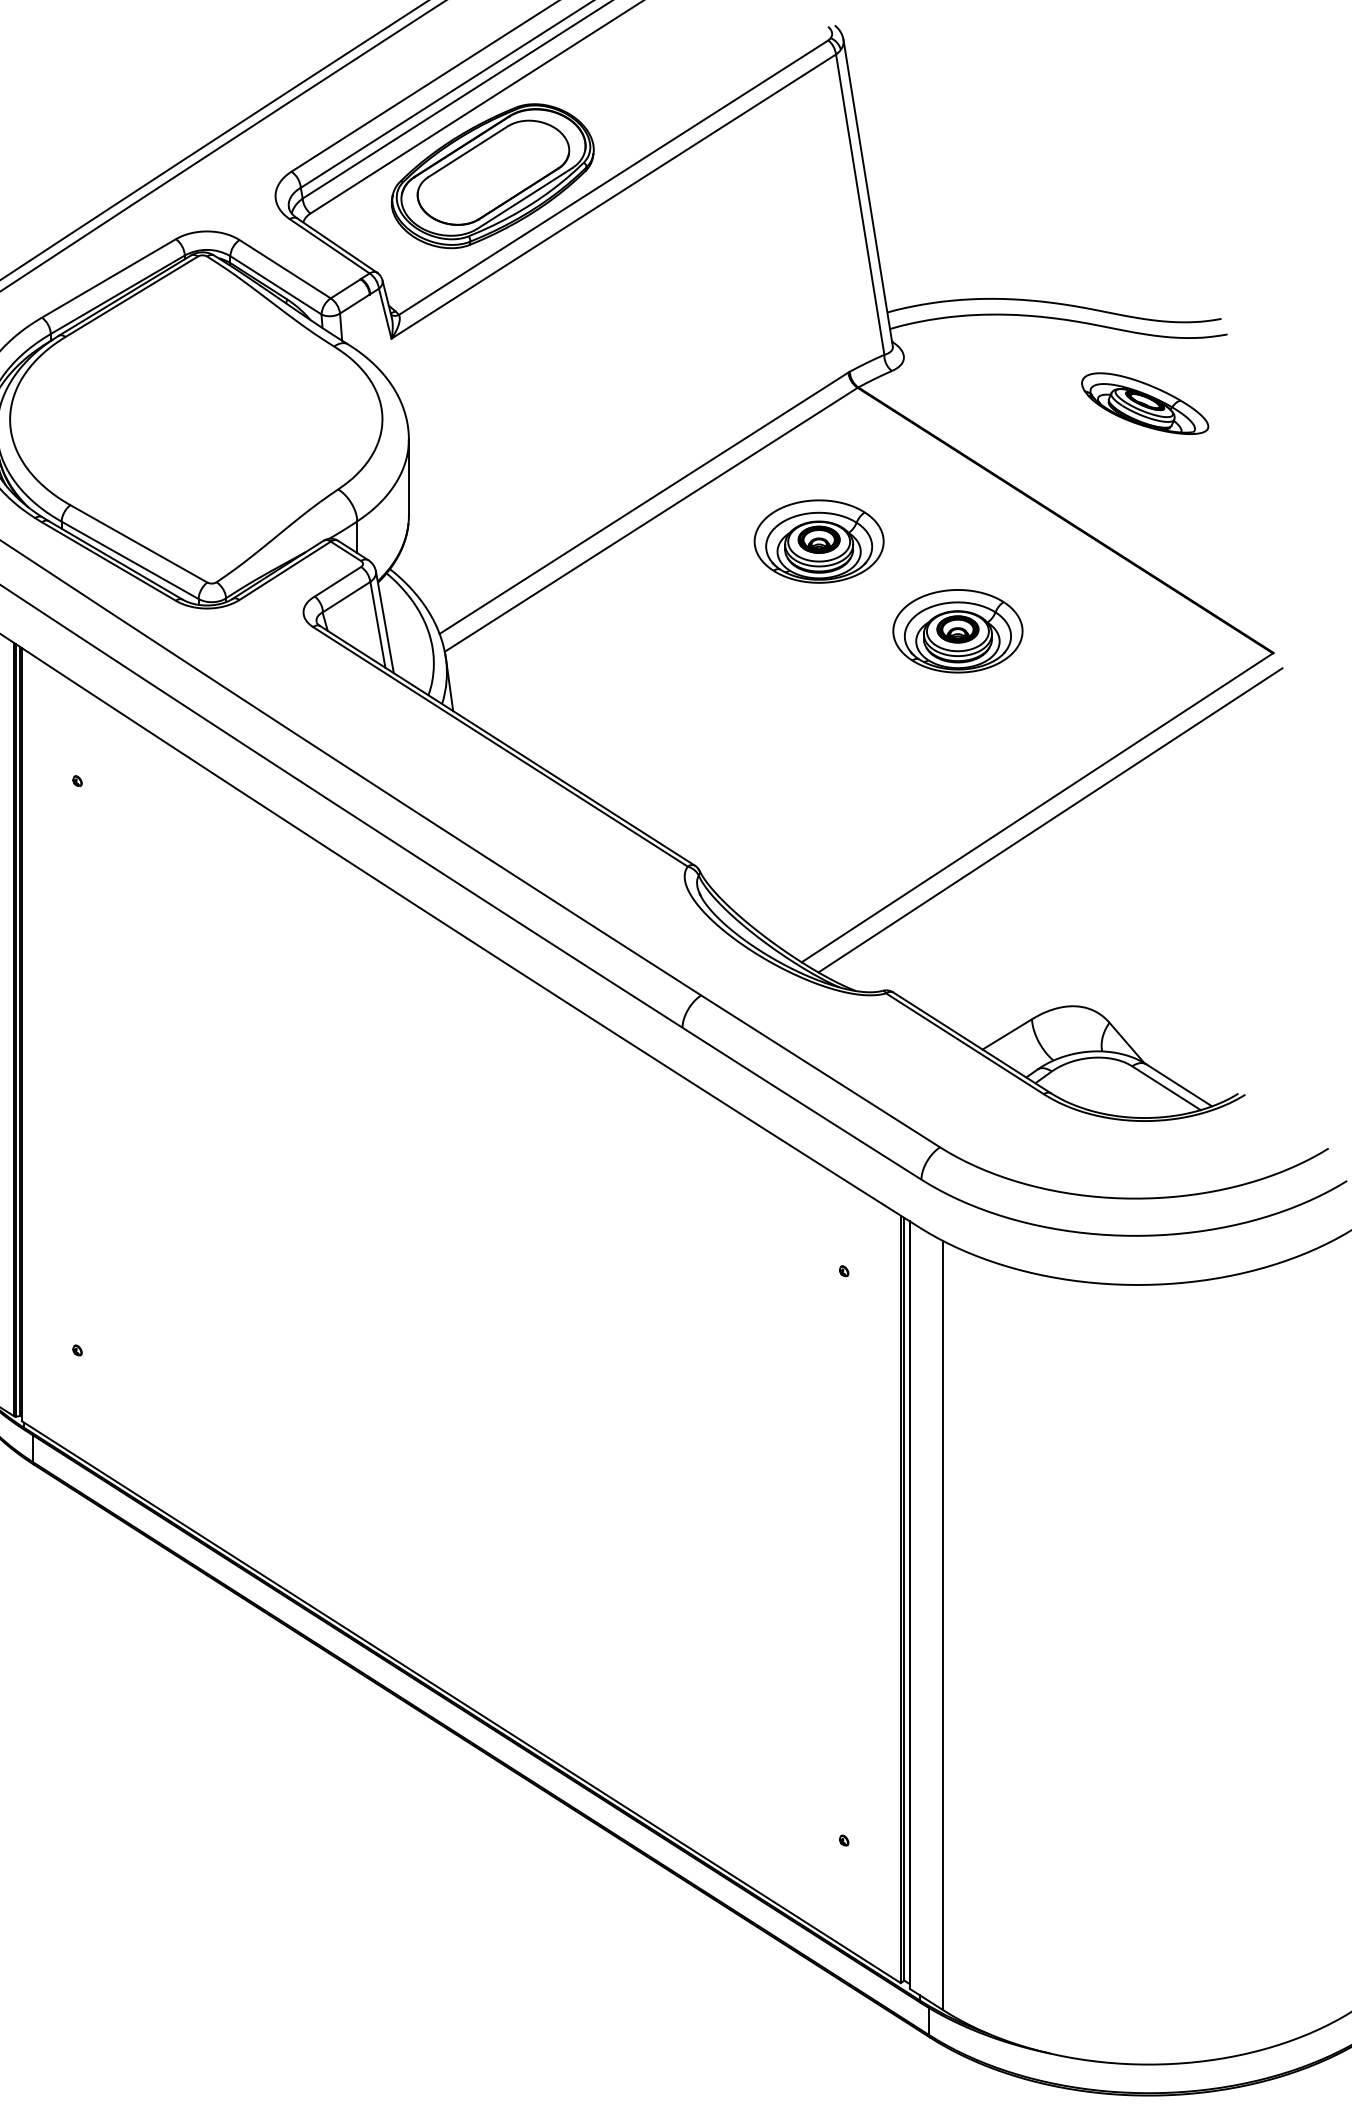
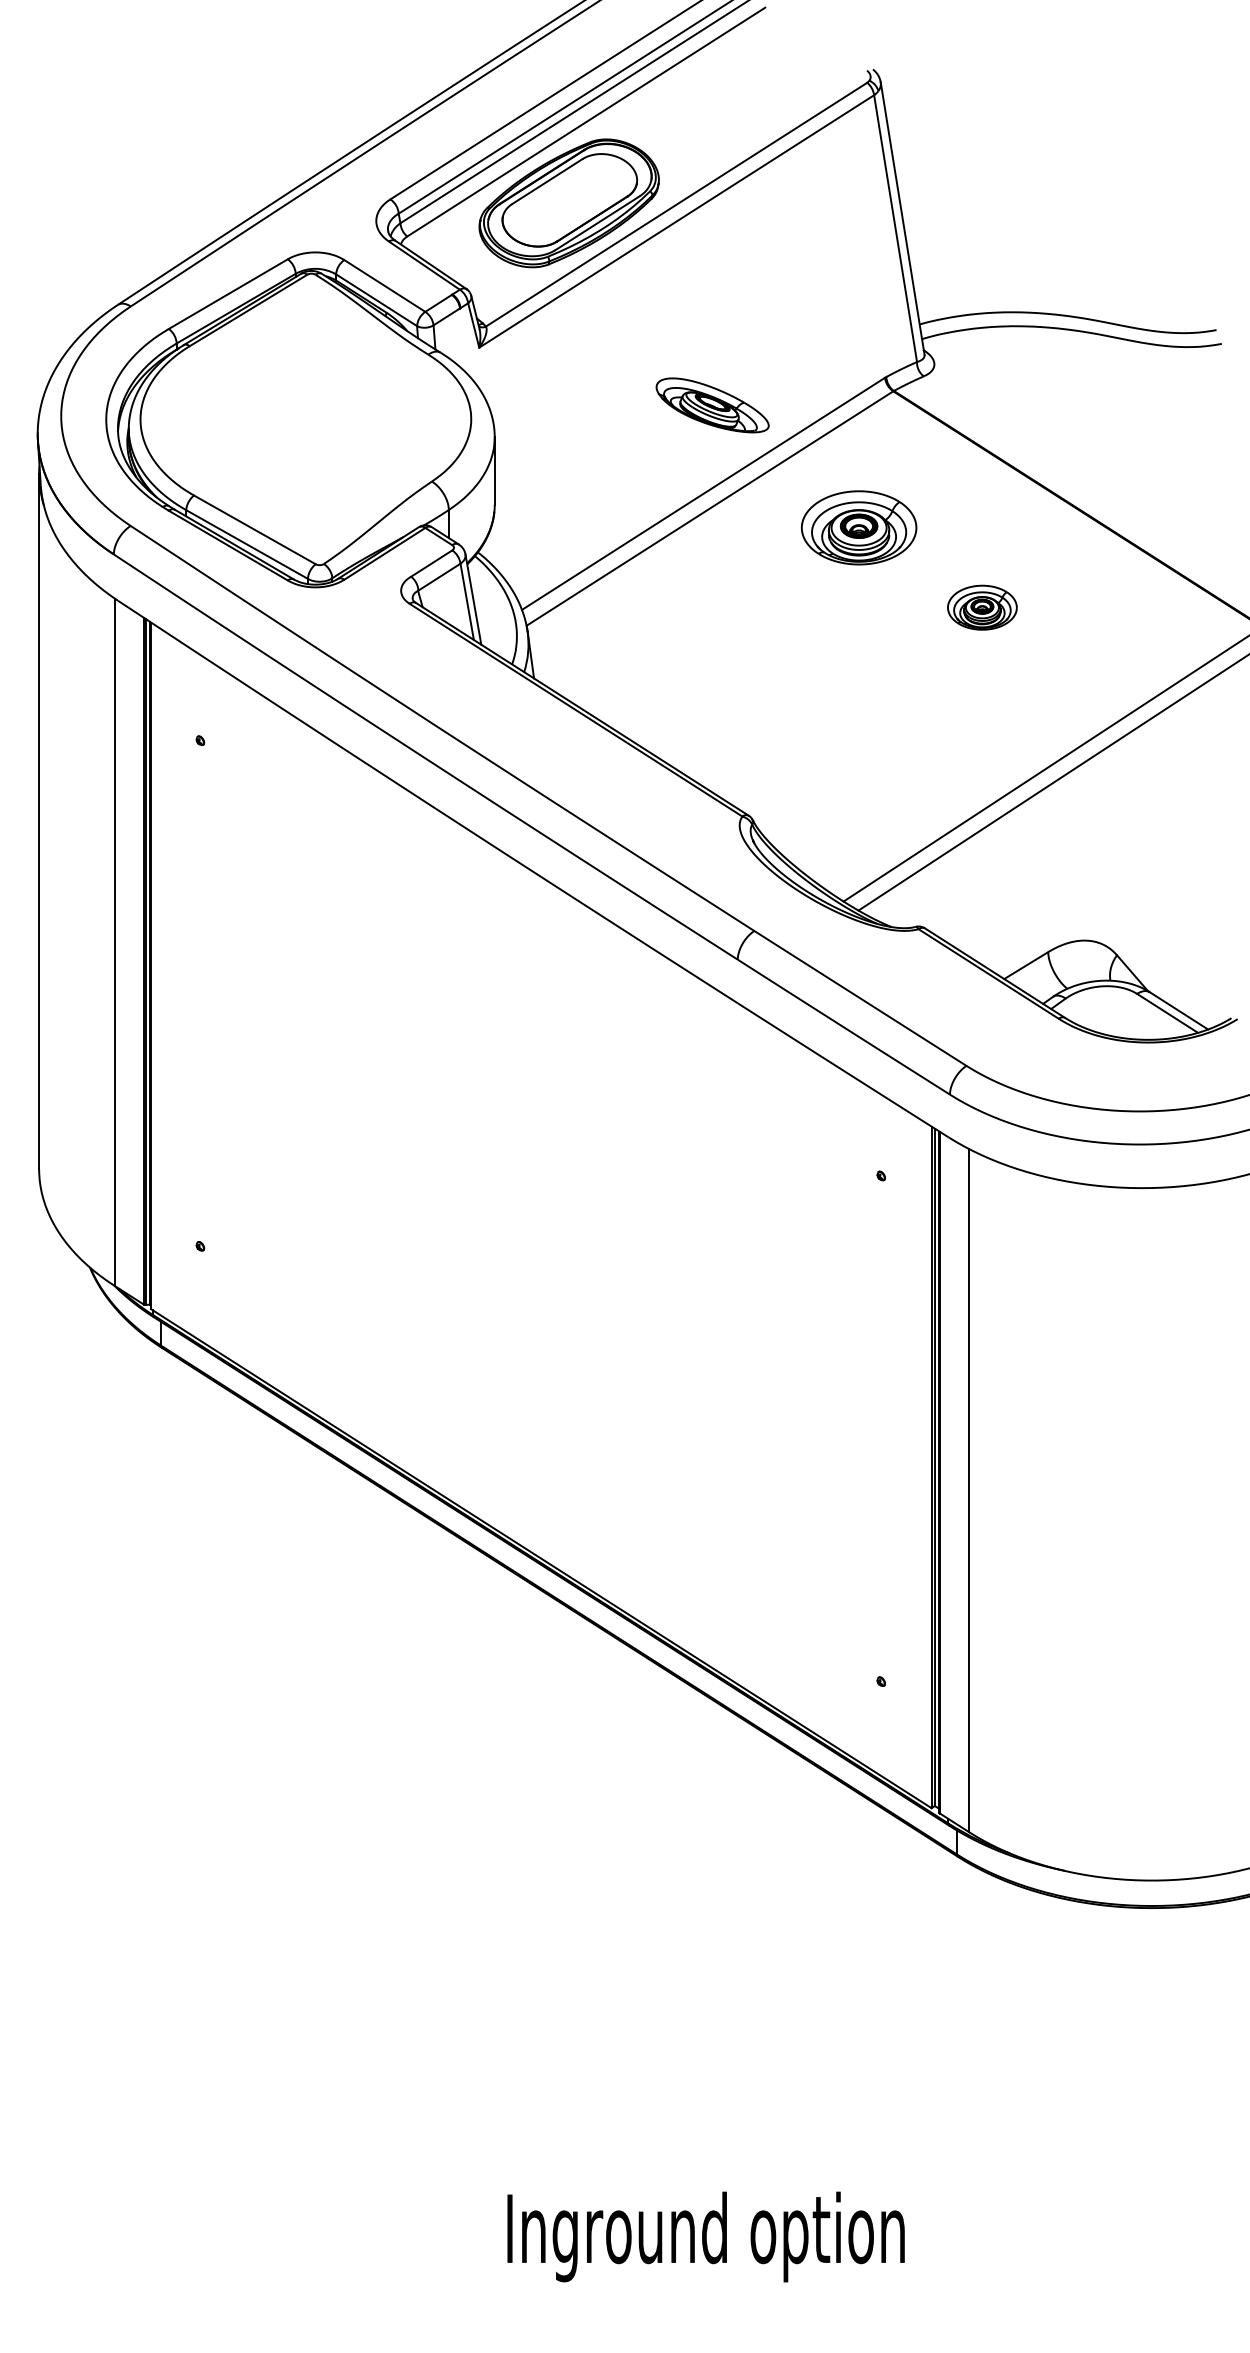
part: (1144, 403) -> (712, 405), moved
part: (958, 631) -> (982, 607), size x0.6

